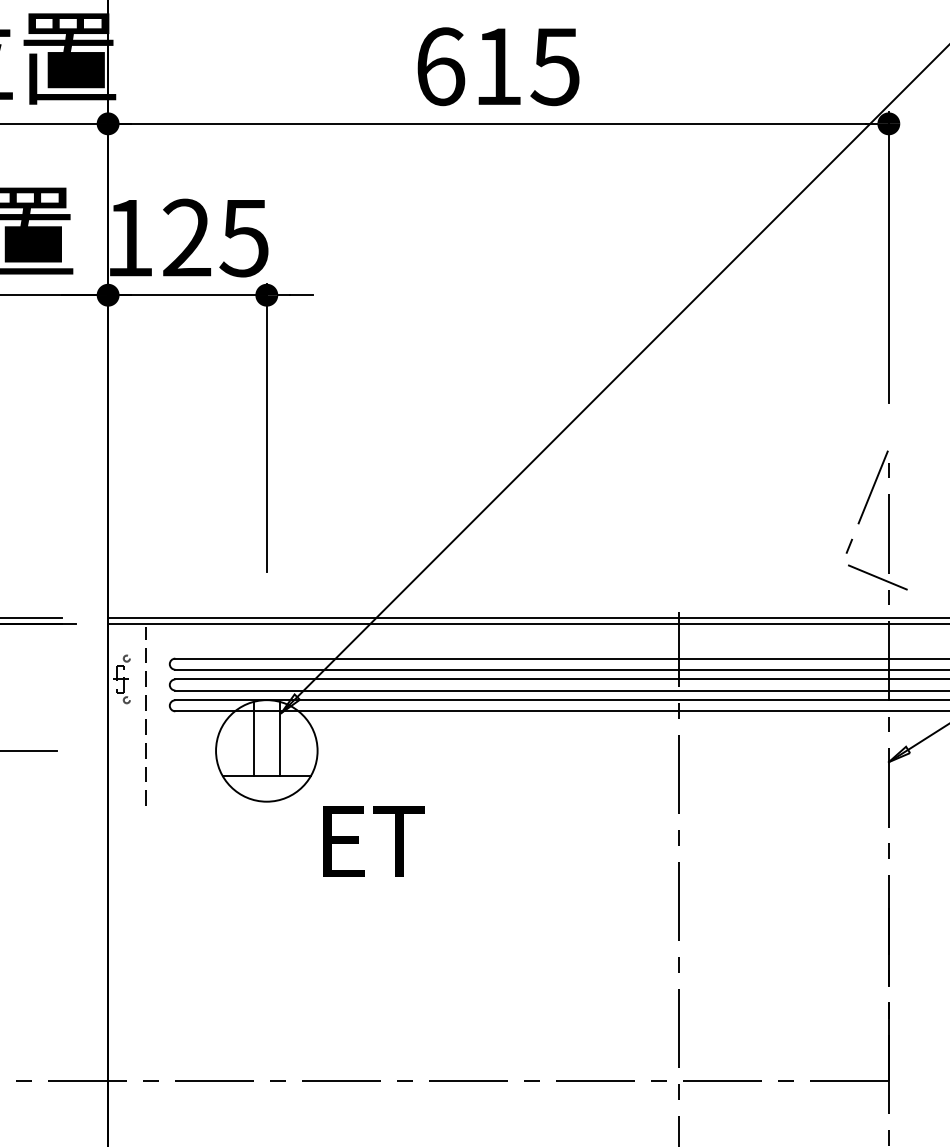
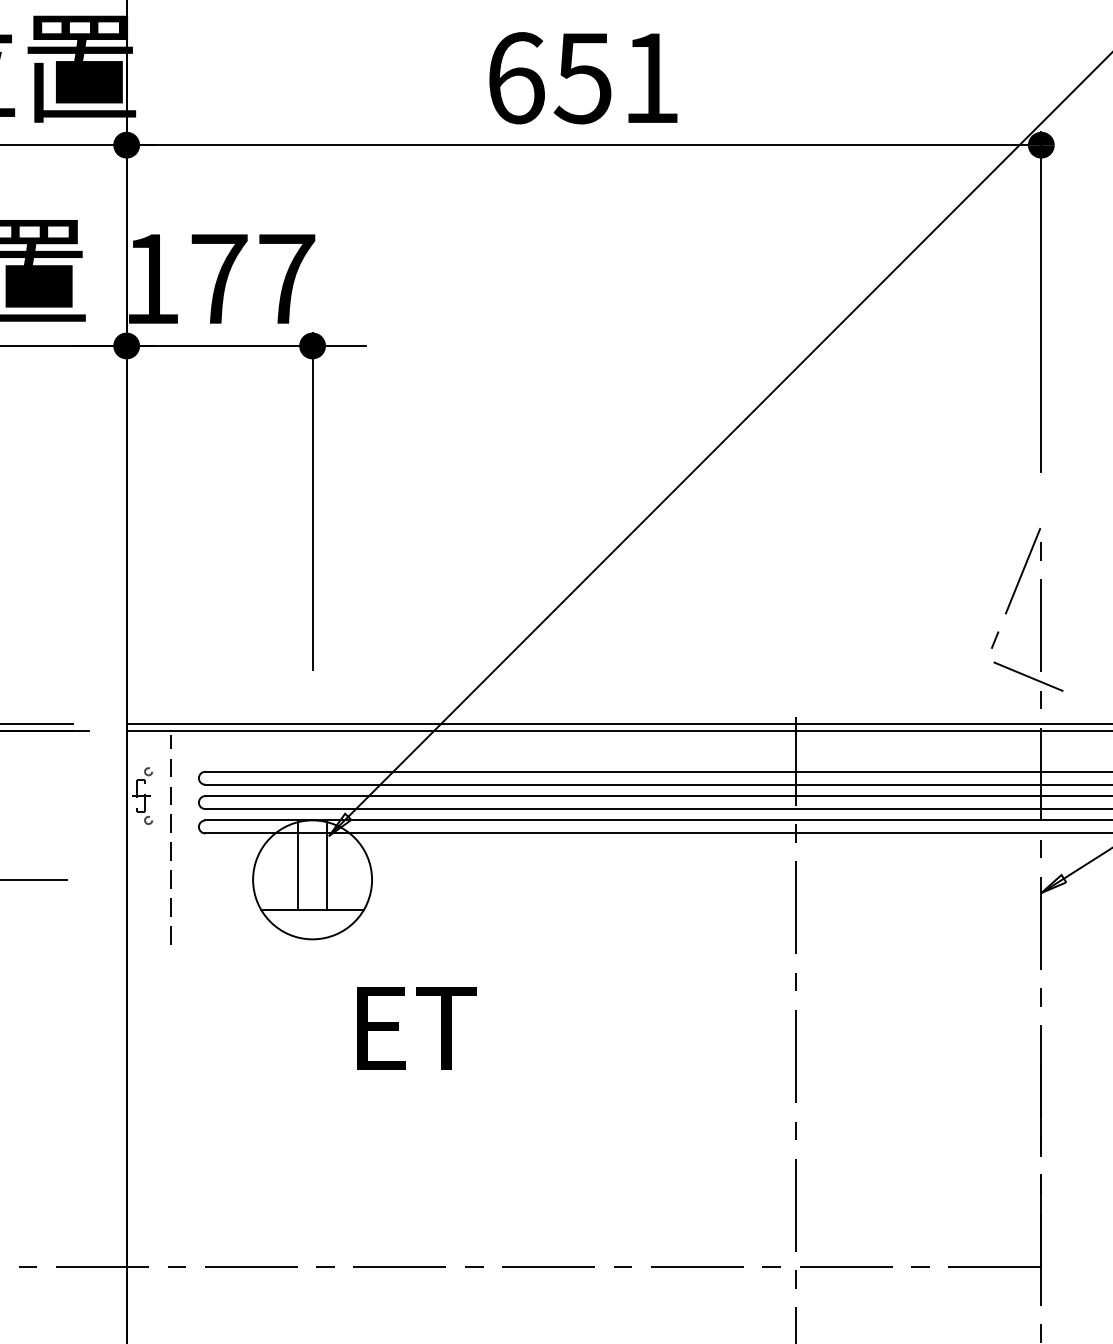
text: (525, 67) -> (615, 79), 615 -> 651
text: (216, 237) -> (253, 278), 125 -> 177
text: (373, 841) -> (416, 1028), moved

